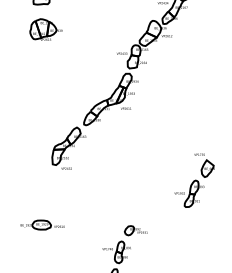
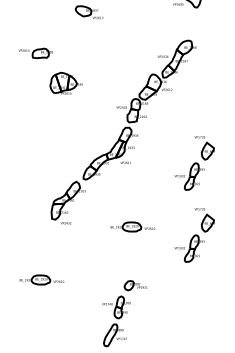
part: (45, 29) -> (65, 83), moved
part: (194, 109) -> (194, 163), added
part: (132, 171) -> (132, 226), added

